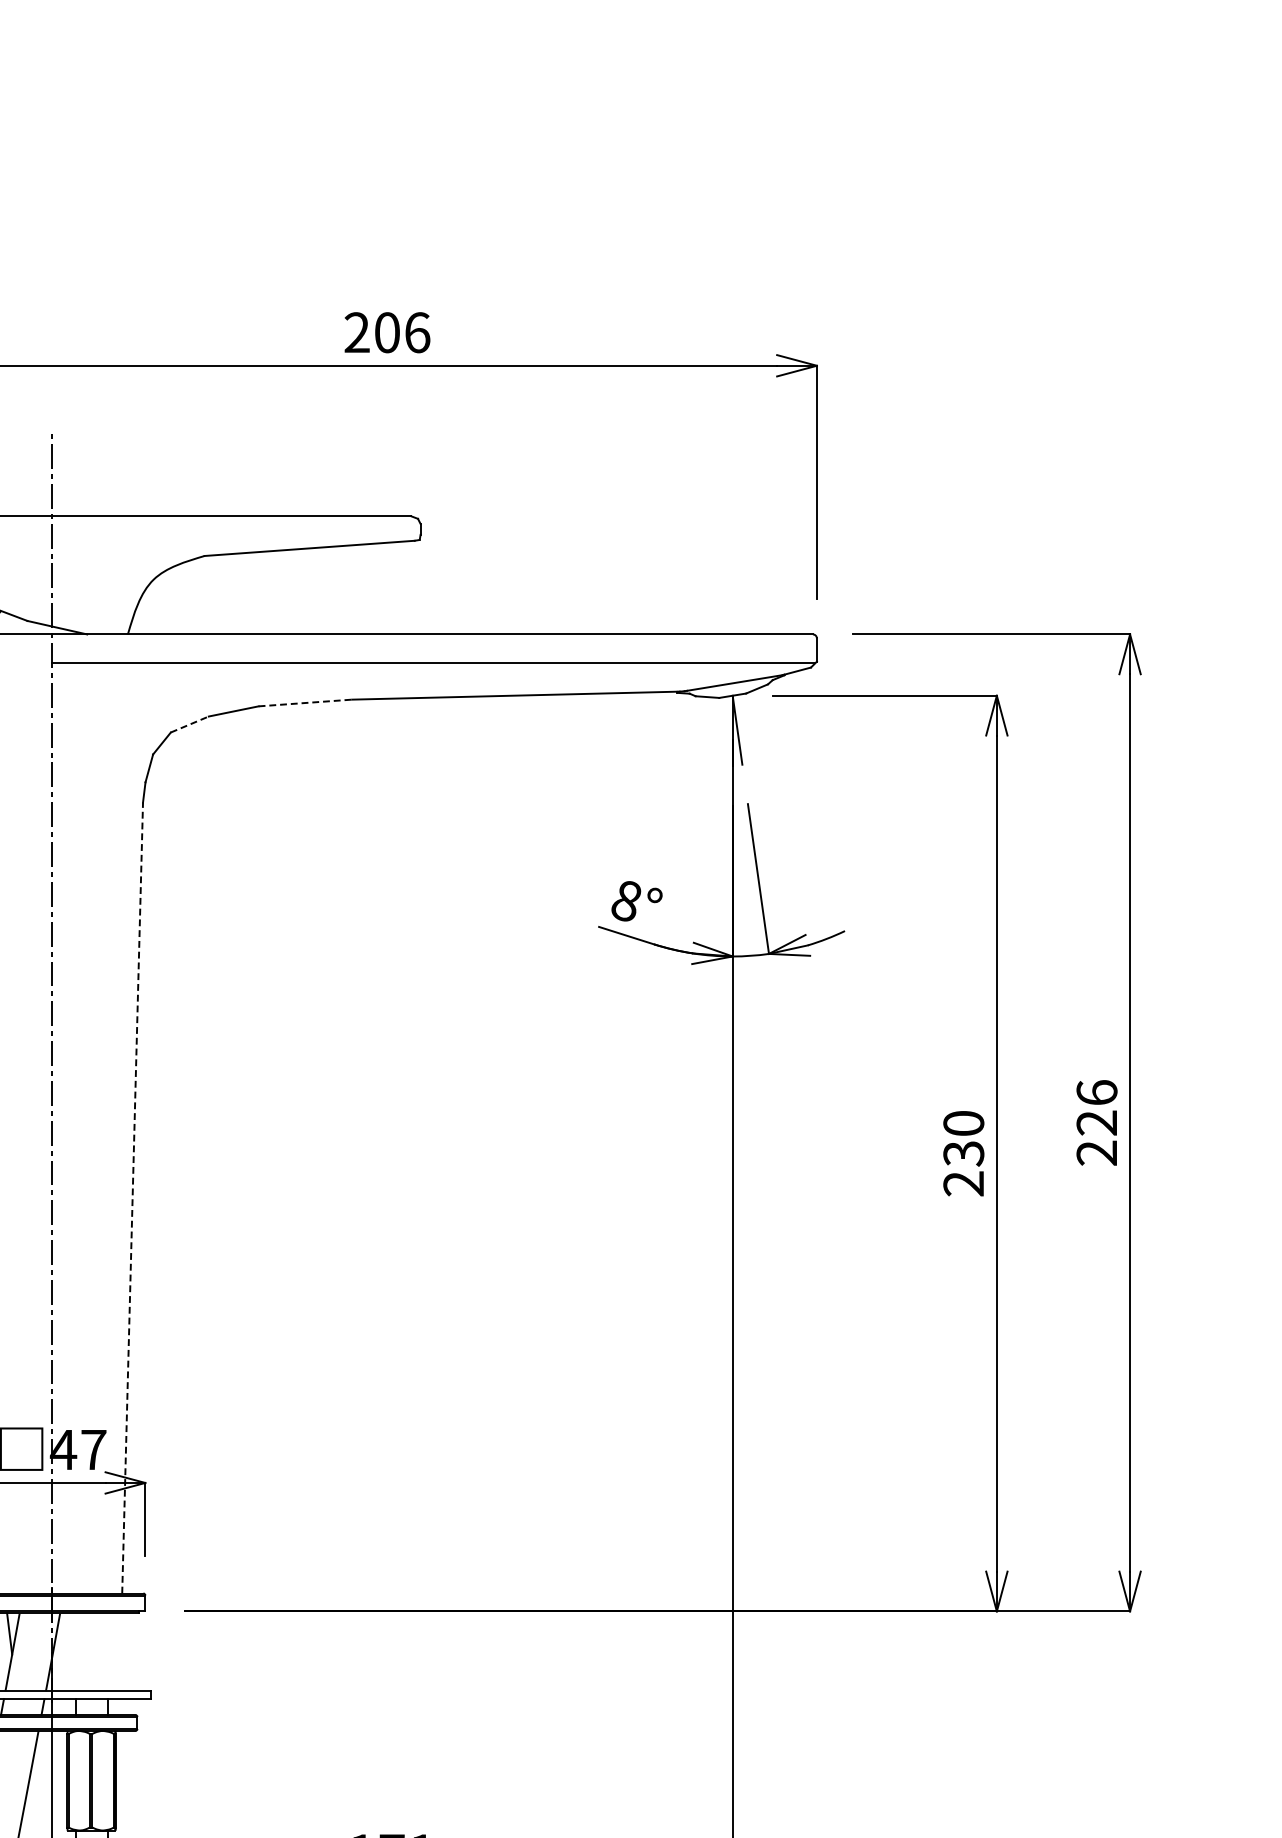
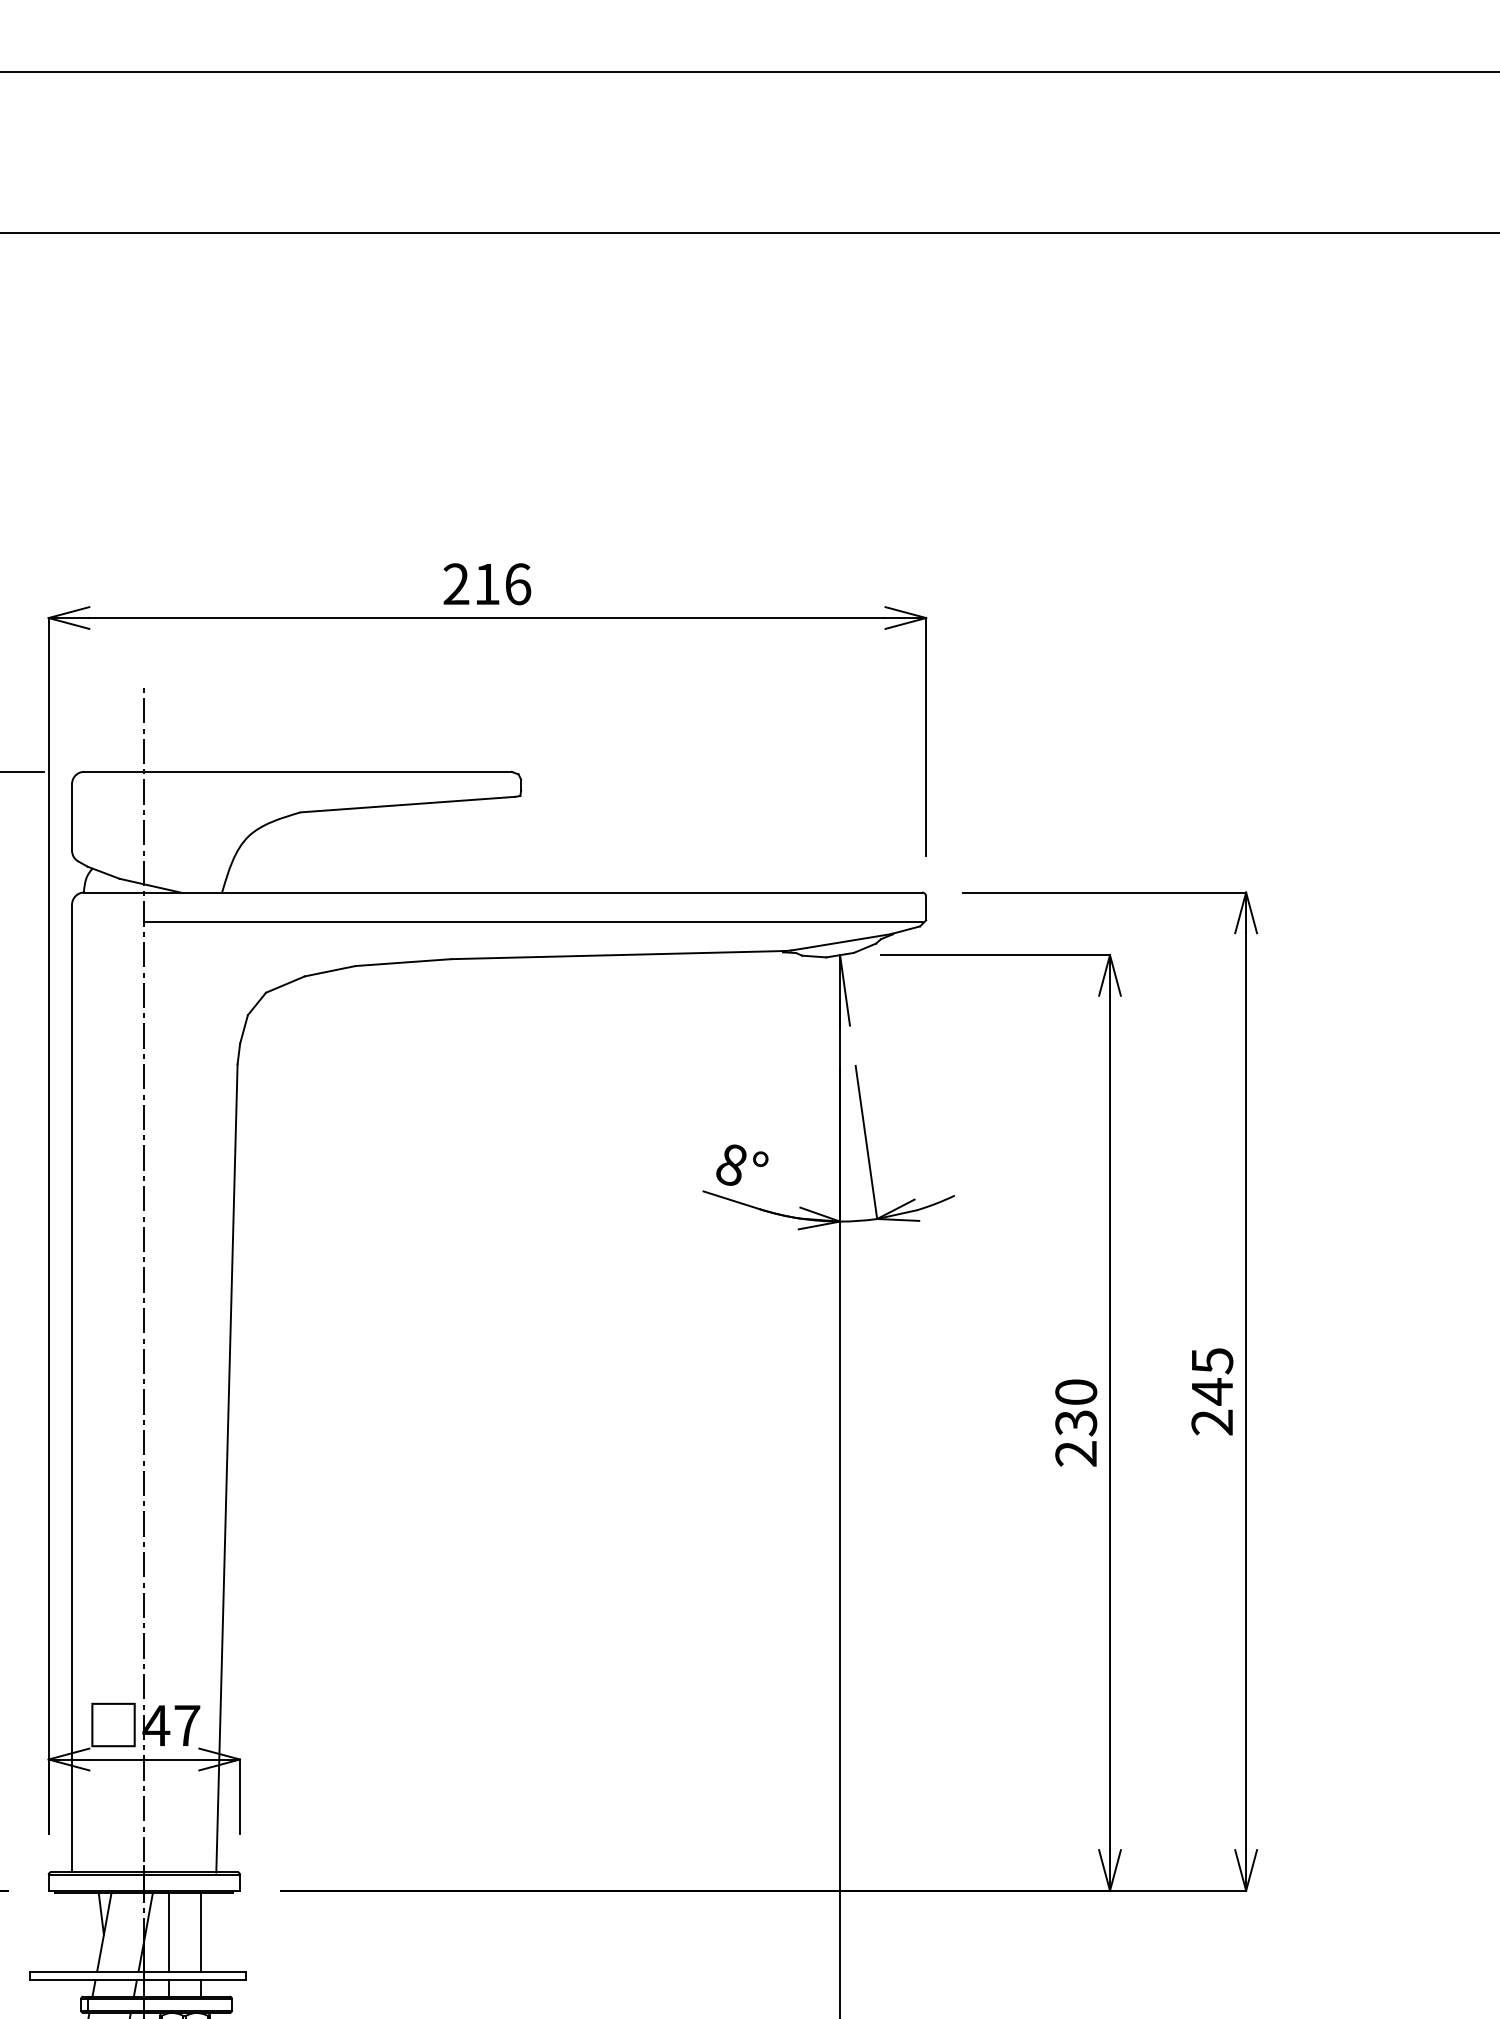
text: (387, 332) -> (487, 584), 206 -> 216
line: (305, 702) -> (403, 962), dashed -> solid
line: (189, 724) -> (285, 984), dashed -> solid
text: (1097, 1108) -> (1212, 1376), 226 -> 245
line: (132, 1197) -> (226, 1467), dashed -> solid
line: (75, 1652) -> (168, 1932), added
line: (107, 1652) -> (201, 1932), added

